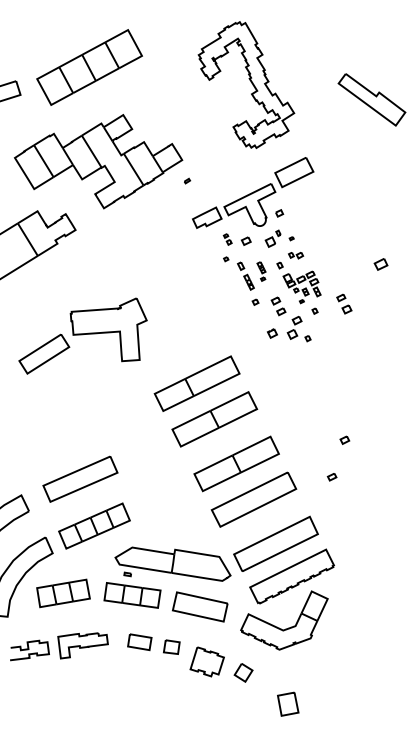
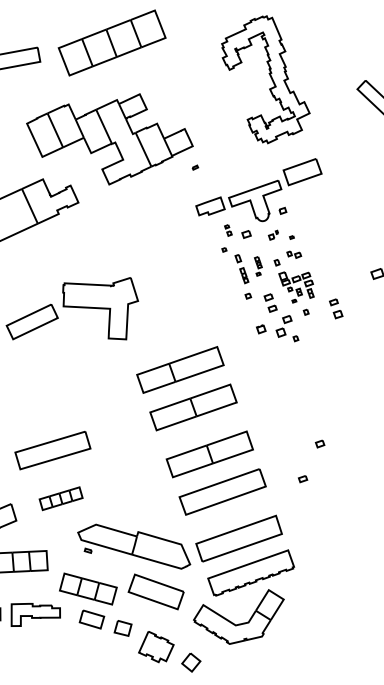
part: (272, 238) -> (272, 235), size x0.6
part: (94, 525) -> (61, 498), size x0.6
part: (132, 595) -> (88, 589), moved

